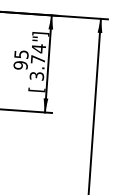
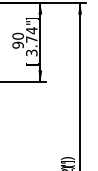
text: (20, 53) -> (17, 35), 95 -> 90

